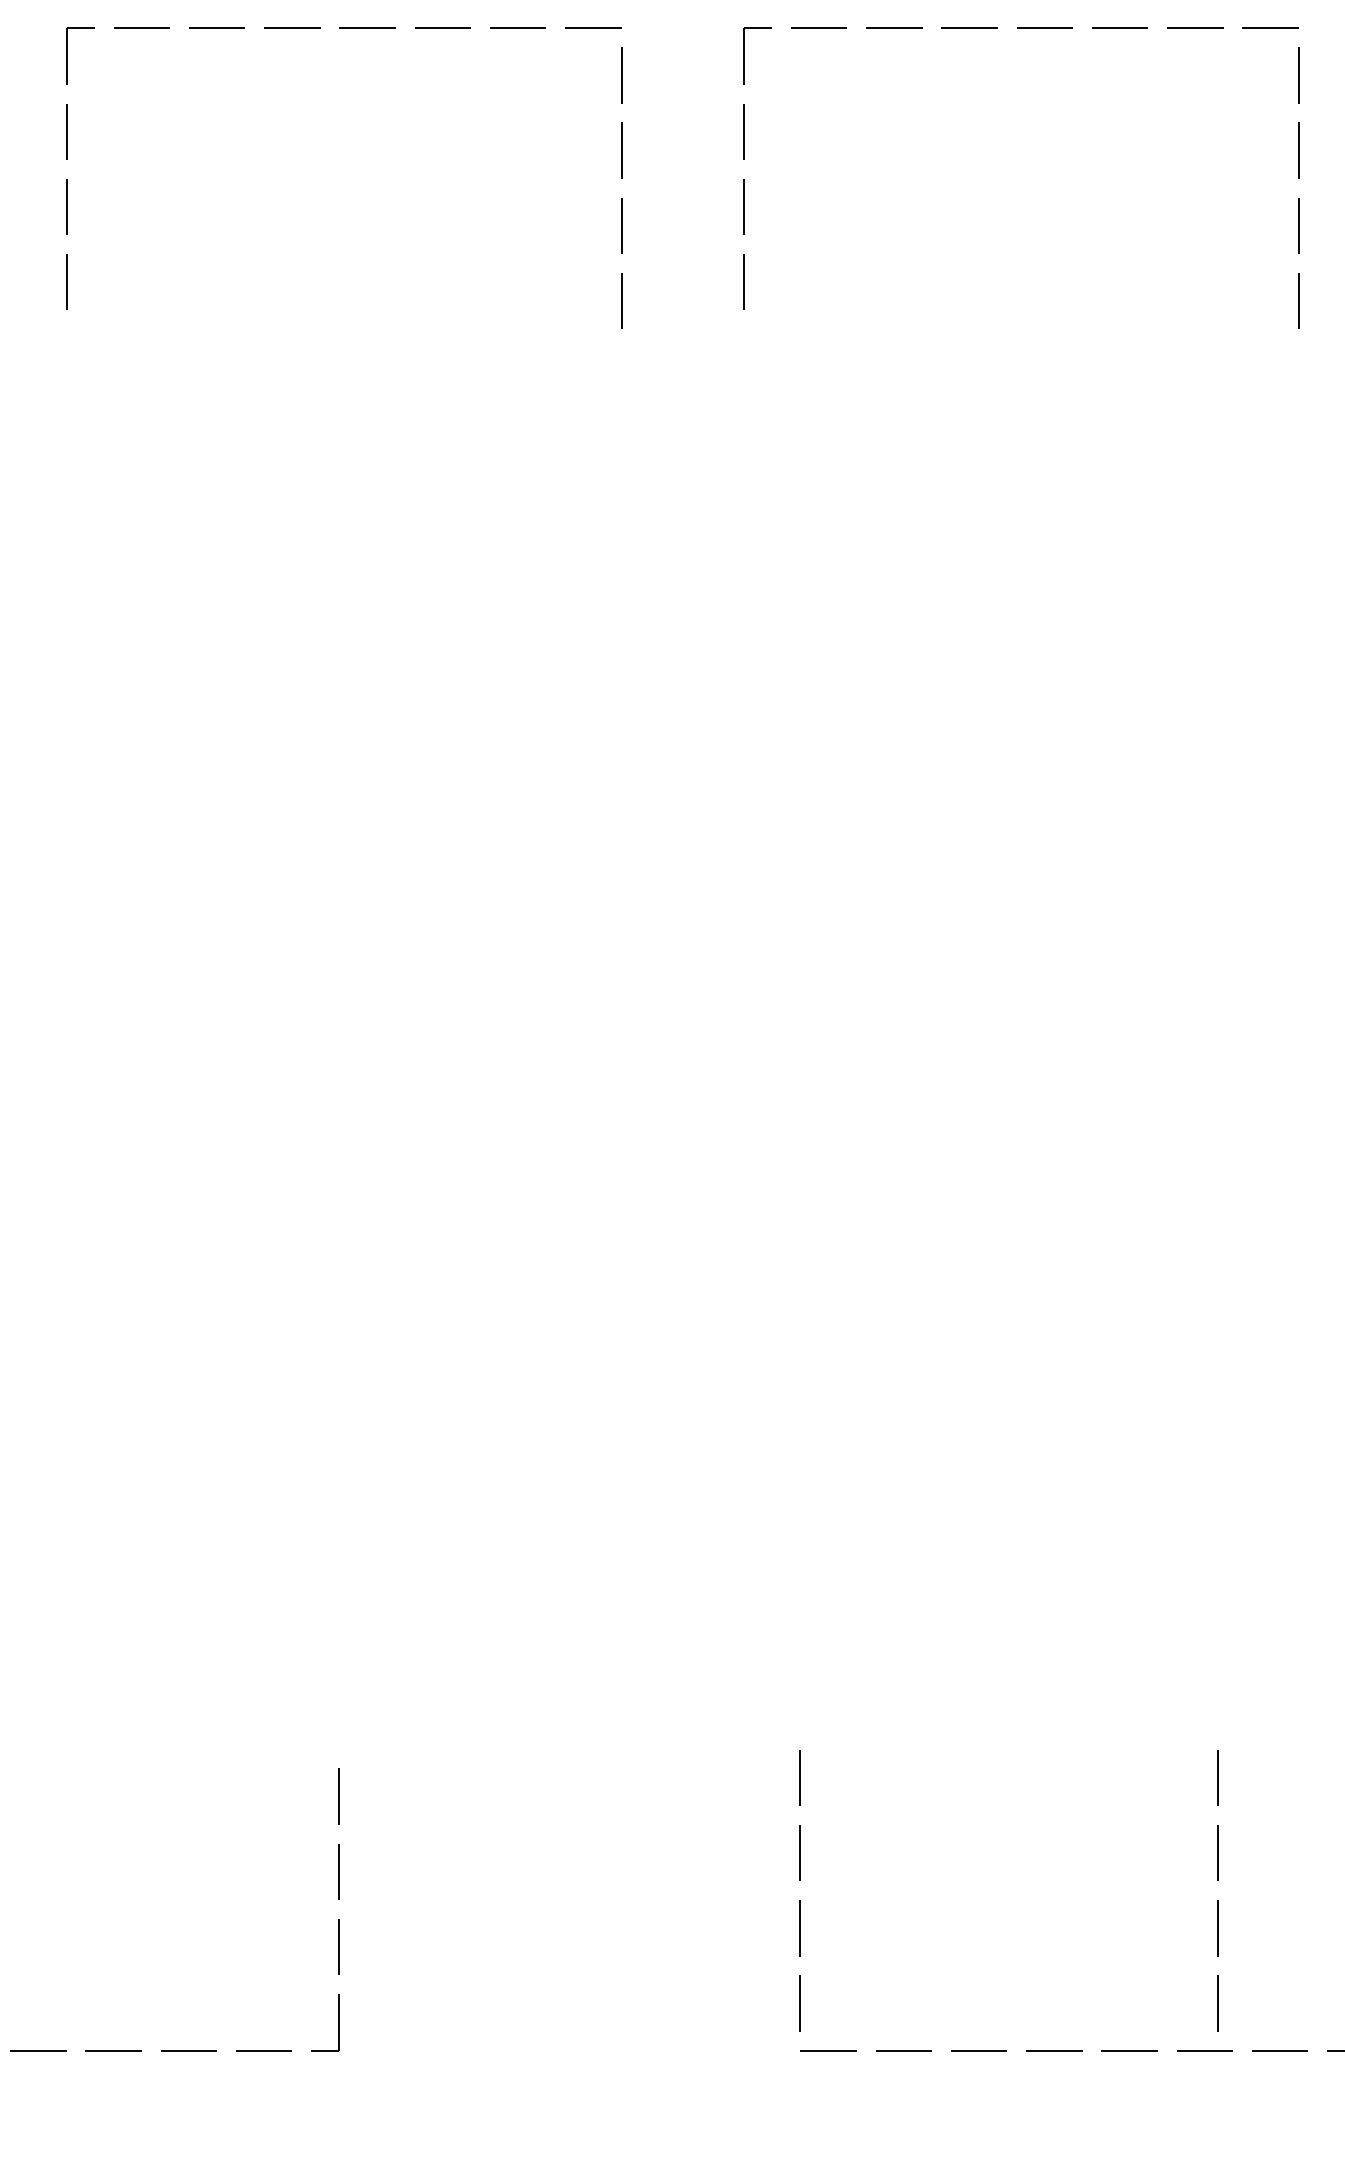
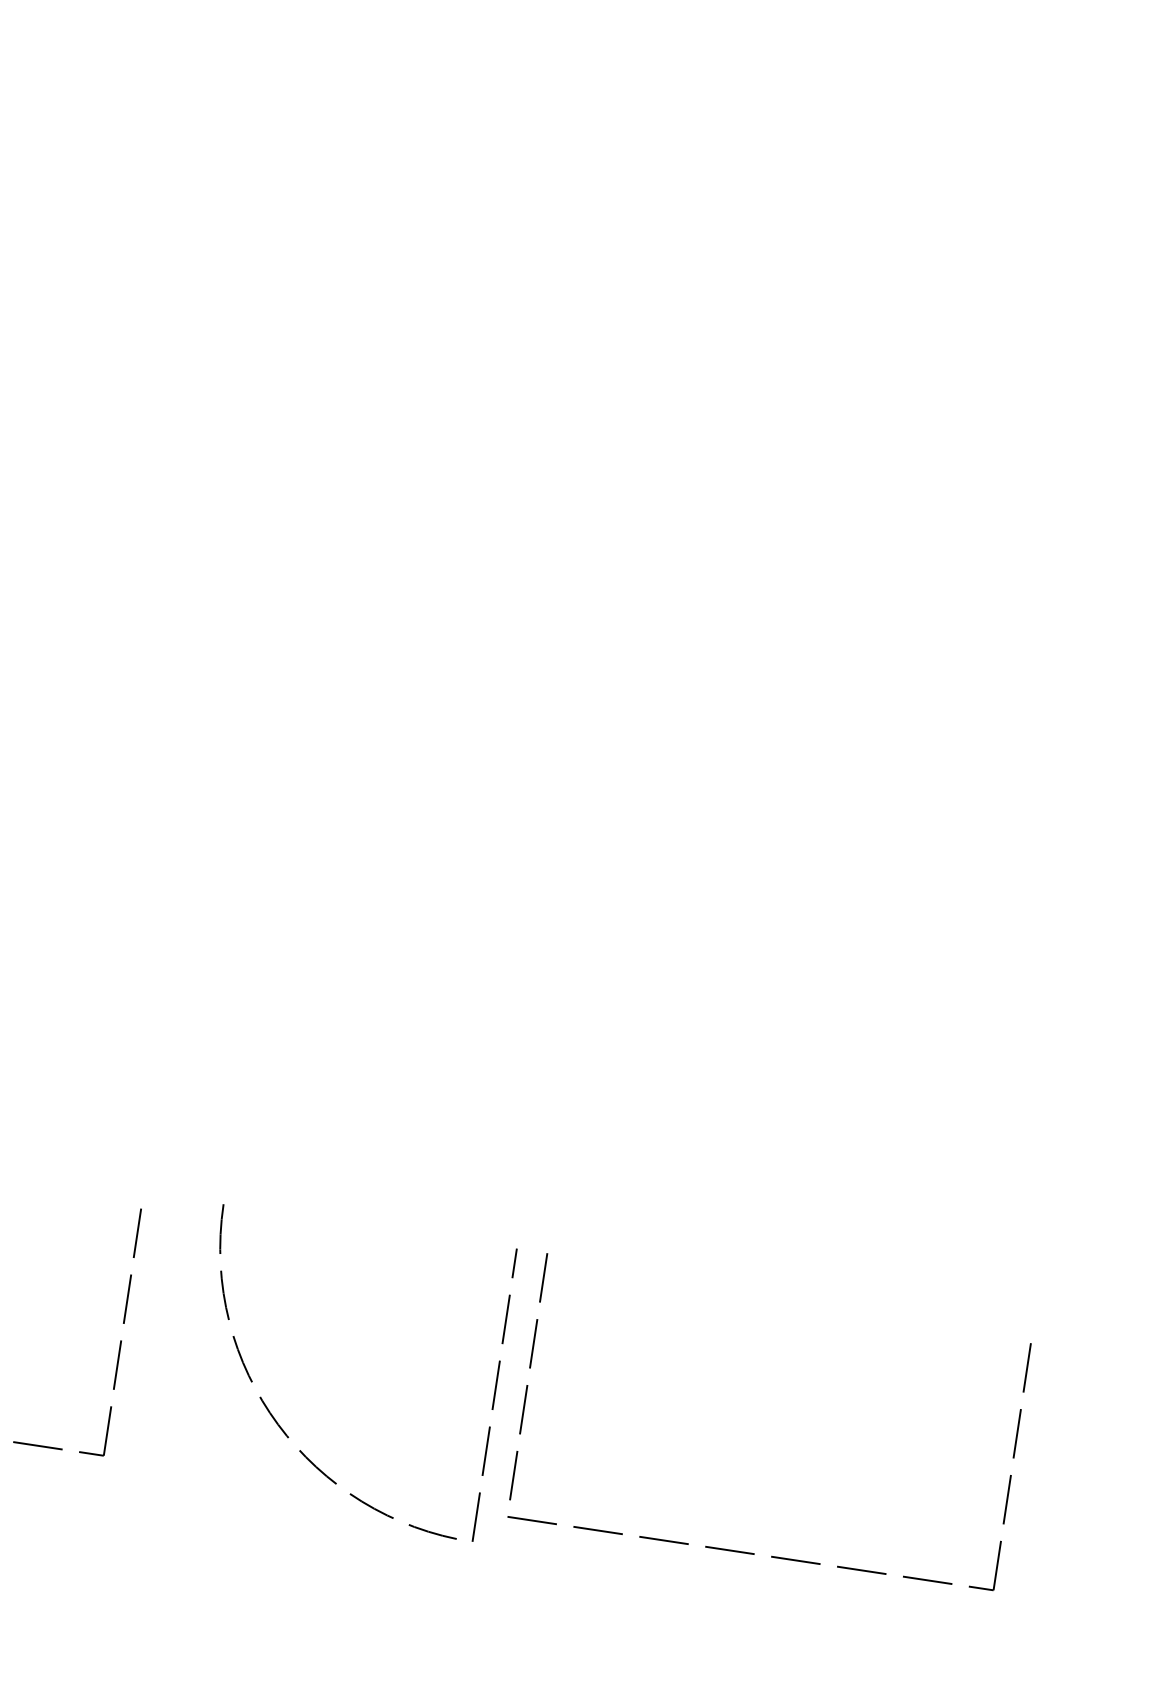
line: (1217, 1880) -> (895, 1423), removed
line: (765, 1916) -> (494, 1394), added
arc: (524, 1980) -> (275, 1418), added

